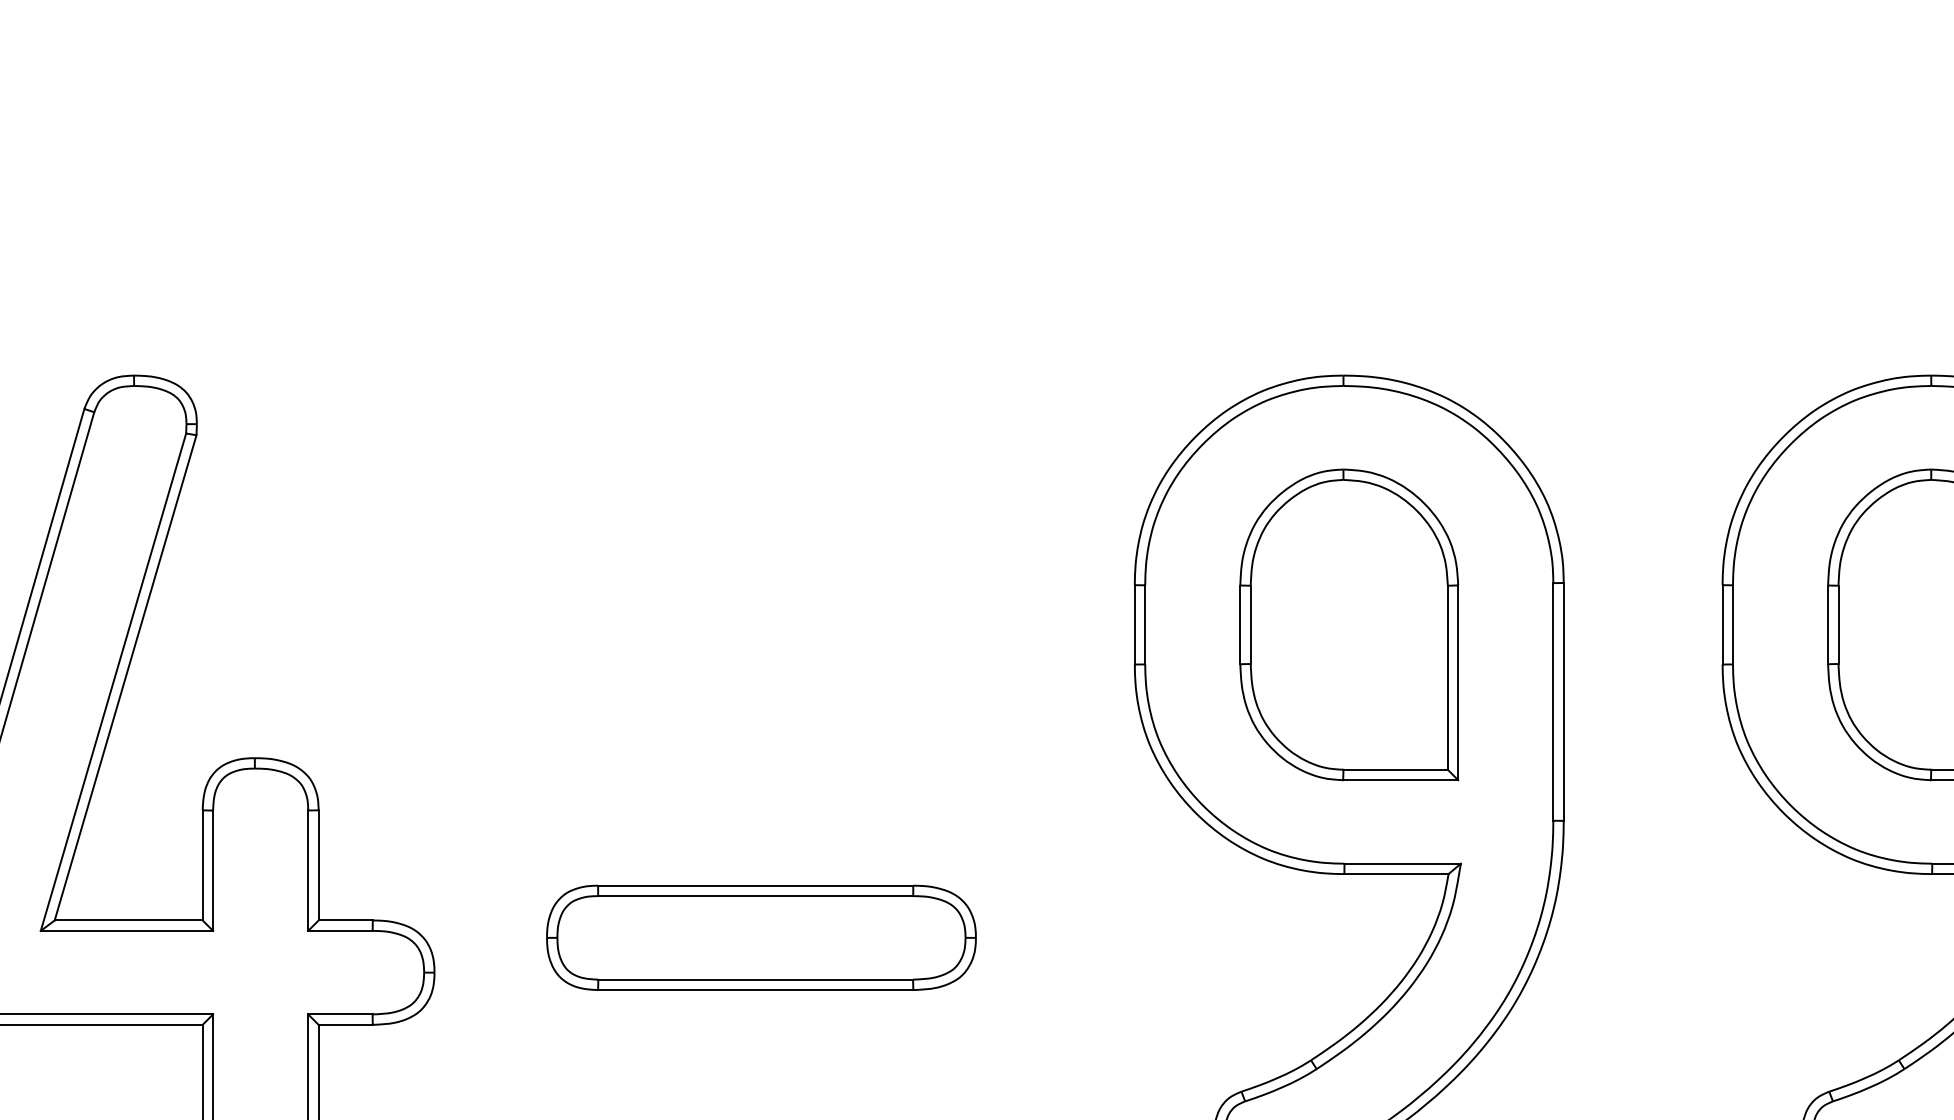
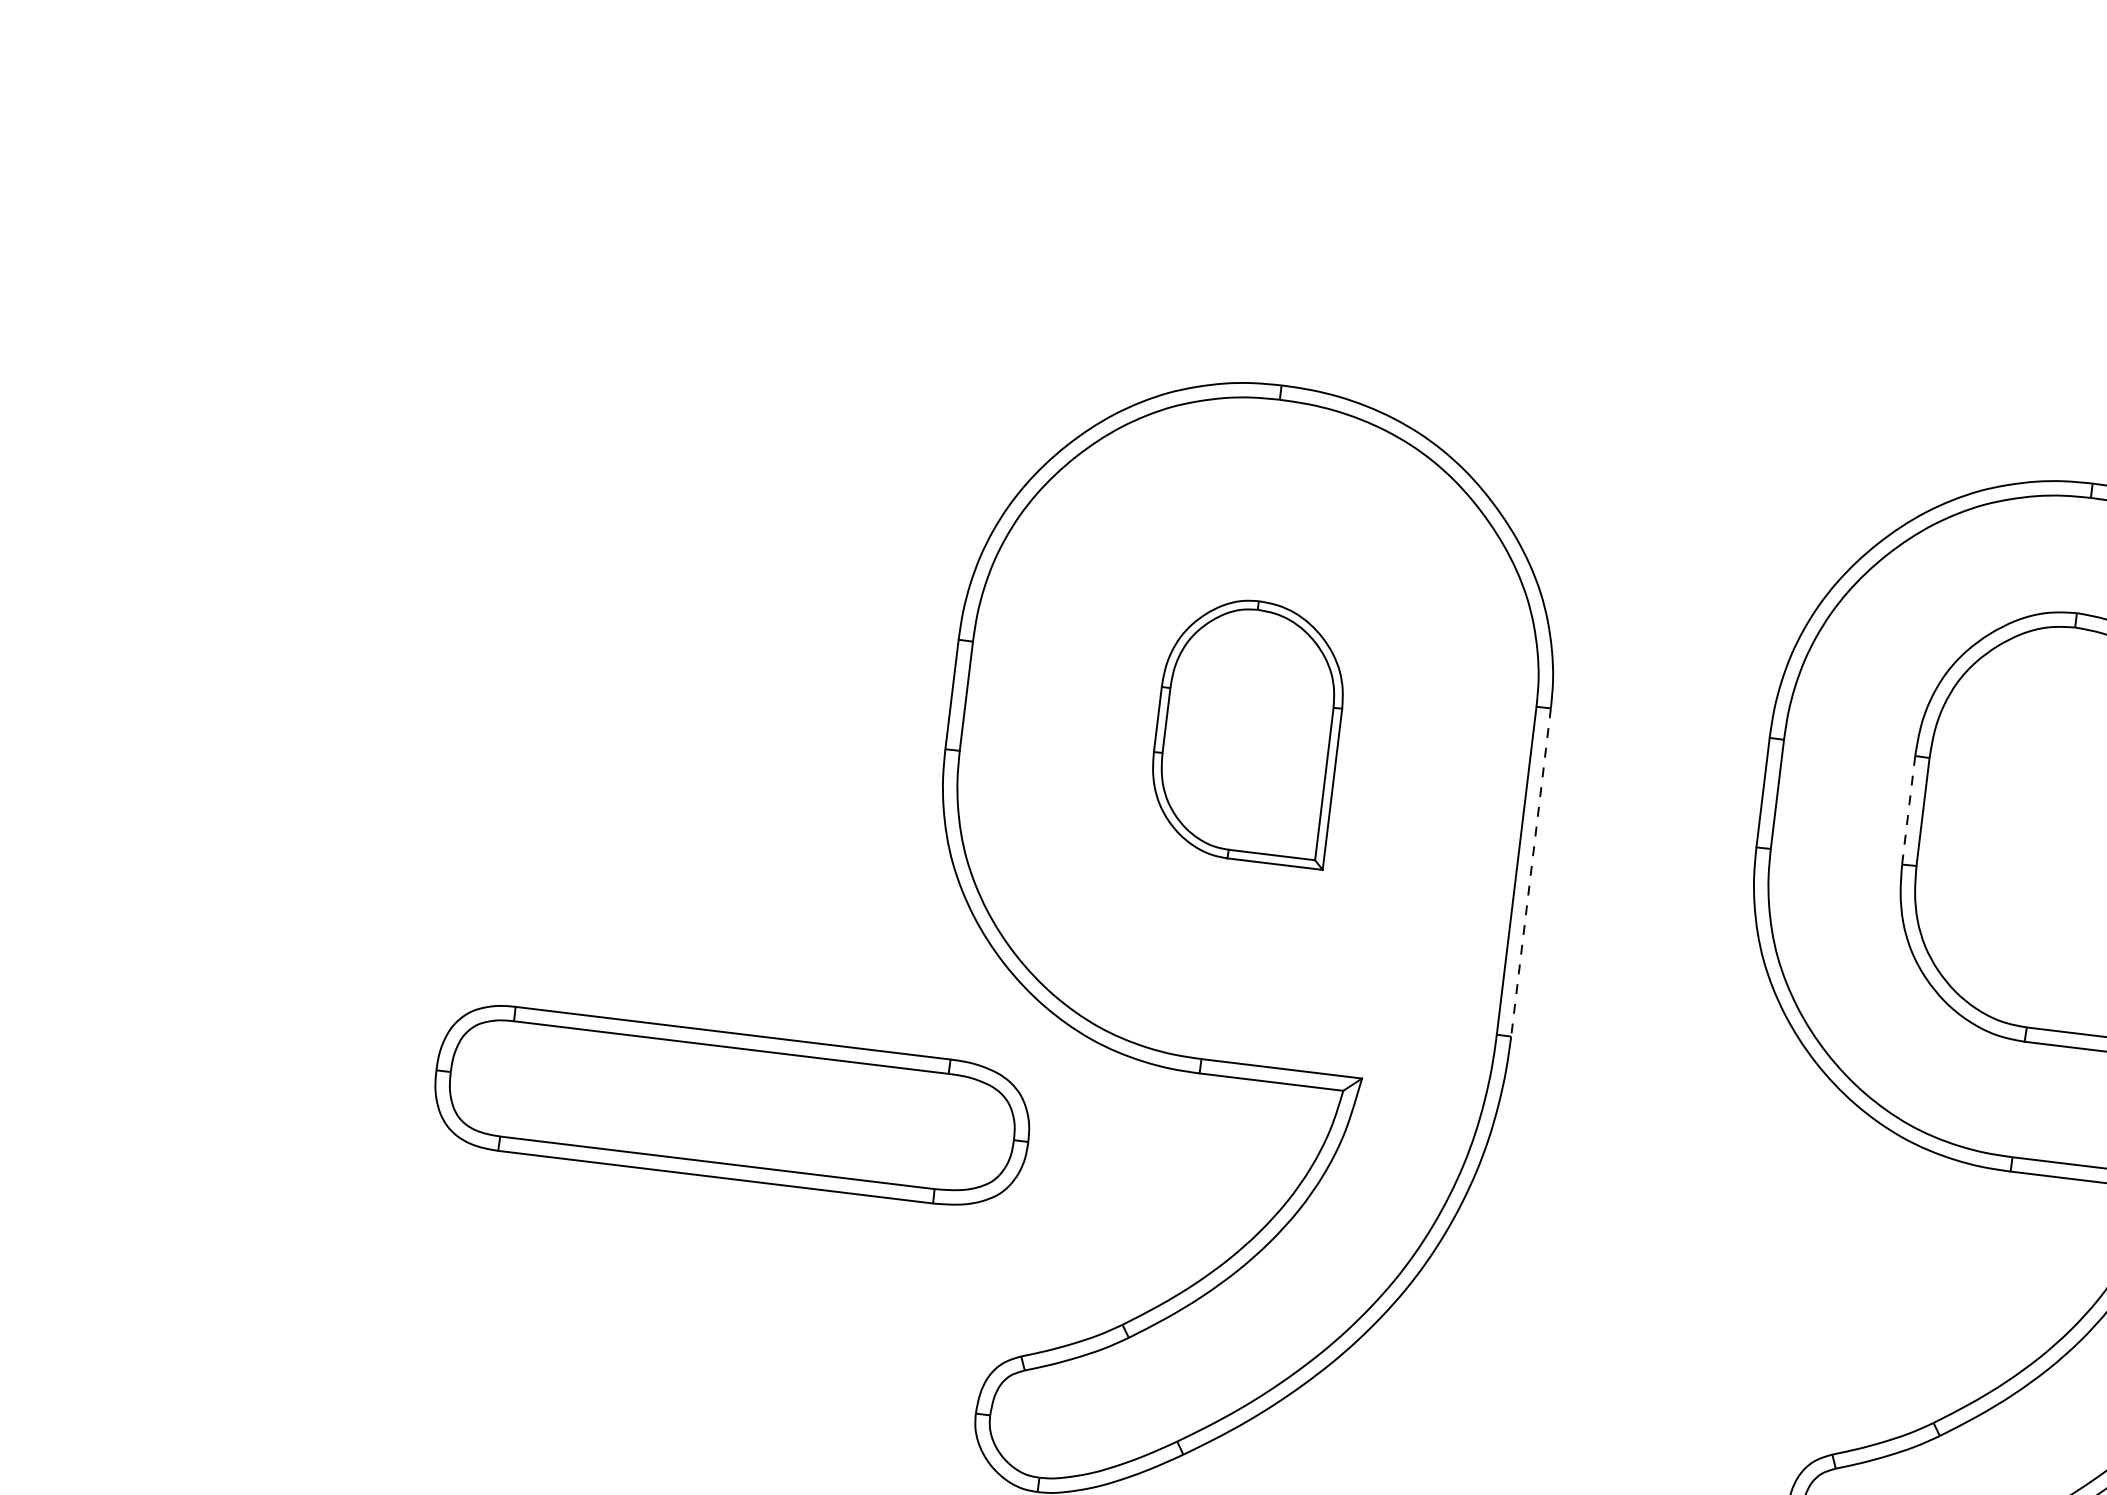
part: (1349, 624) -> (1248, 729), size x0.6
line: (1828, 625) -> (1909, 811), solid -> dashed
line: (1563, 701) -> (1530, 871), solid -> dashed
part: (761, 937) -> (732, 1105), moved

